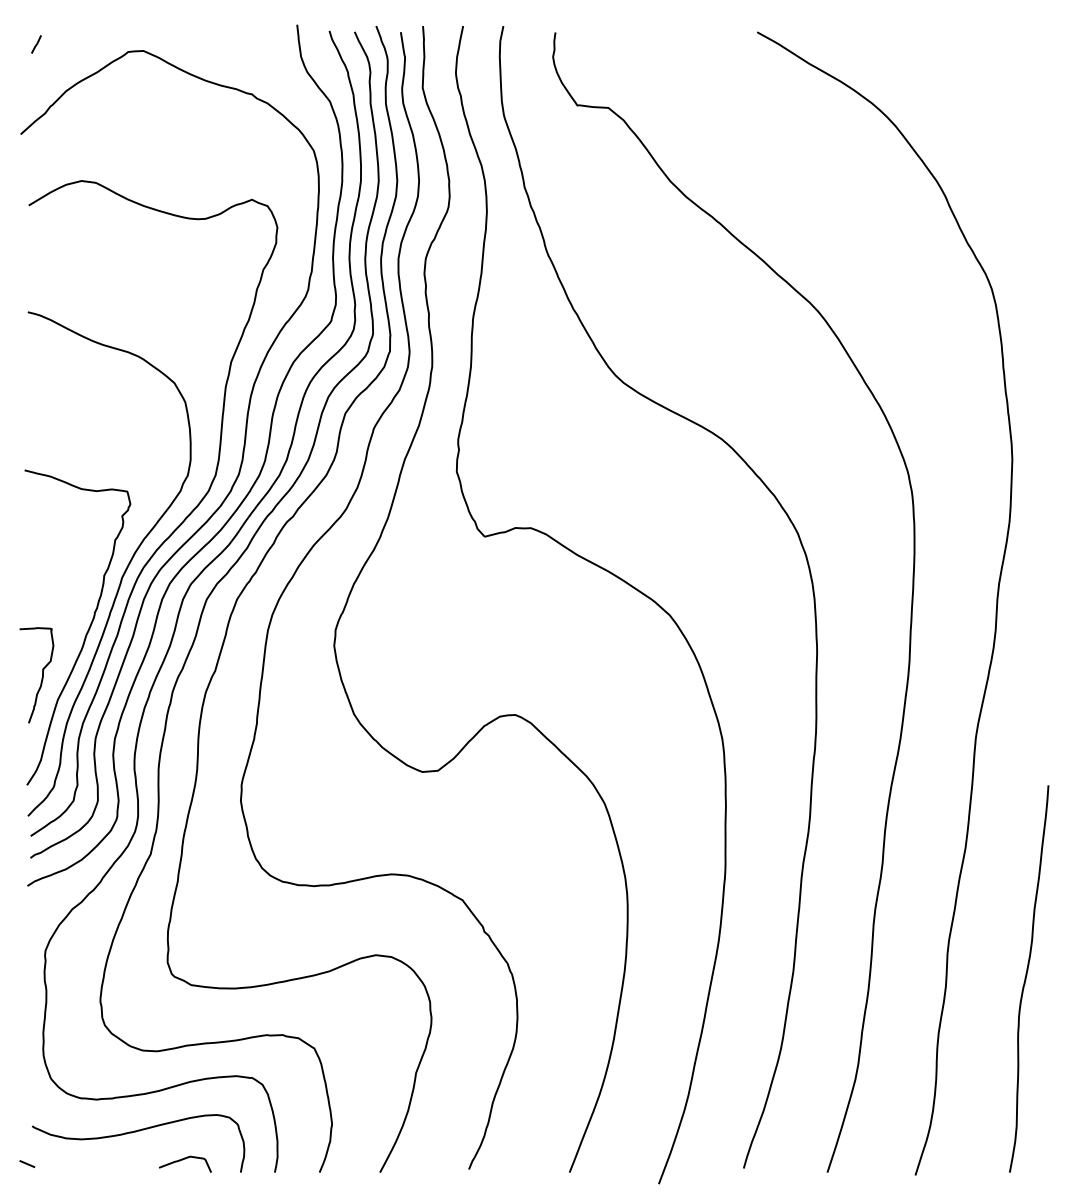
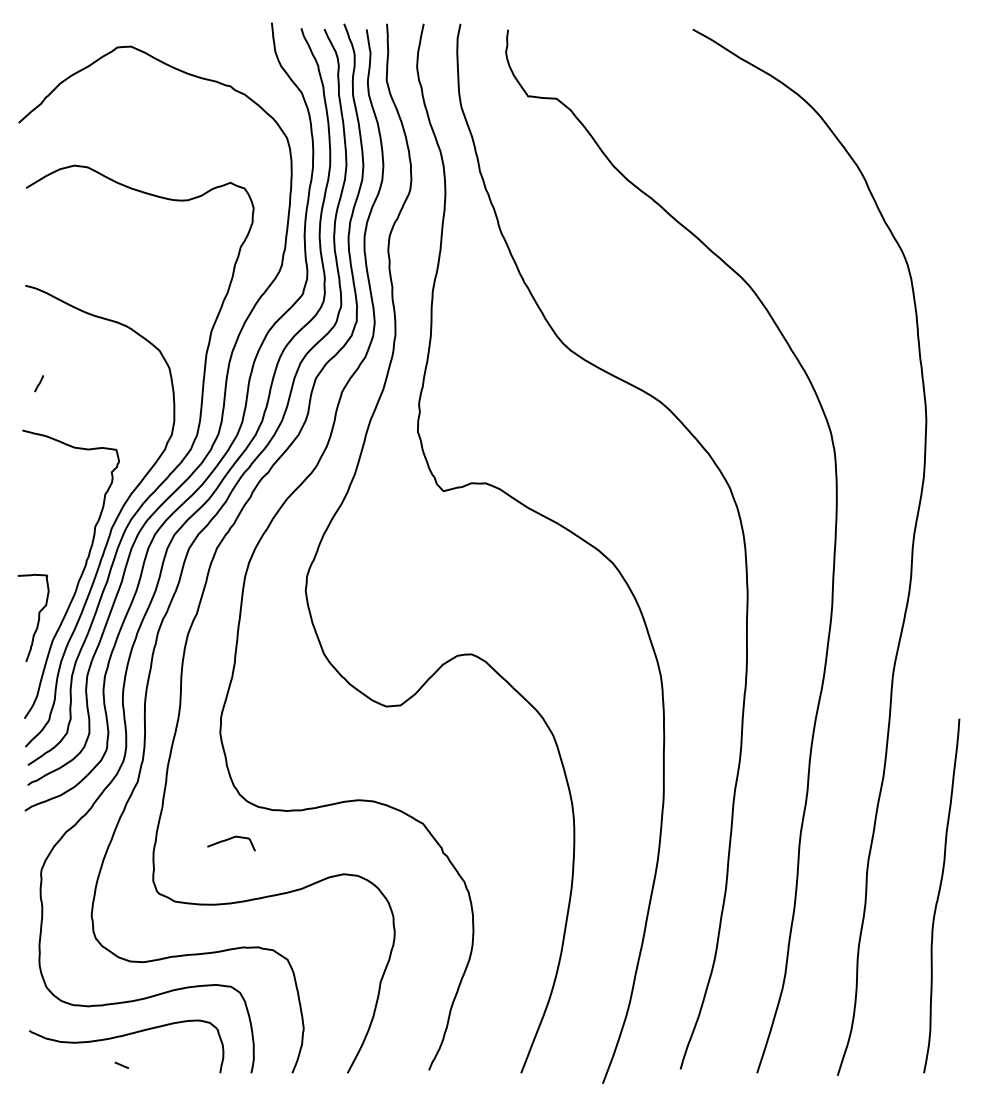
line: (36, 44) -> (39, 383), moved
curve: (185, 1159) -> (231, 839), moved
line: (26, 1164) -> (121, 1065), moved

